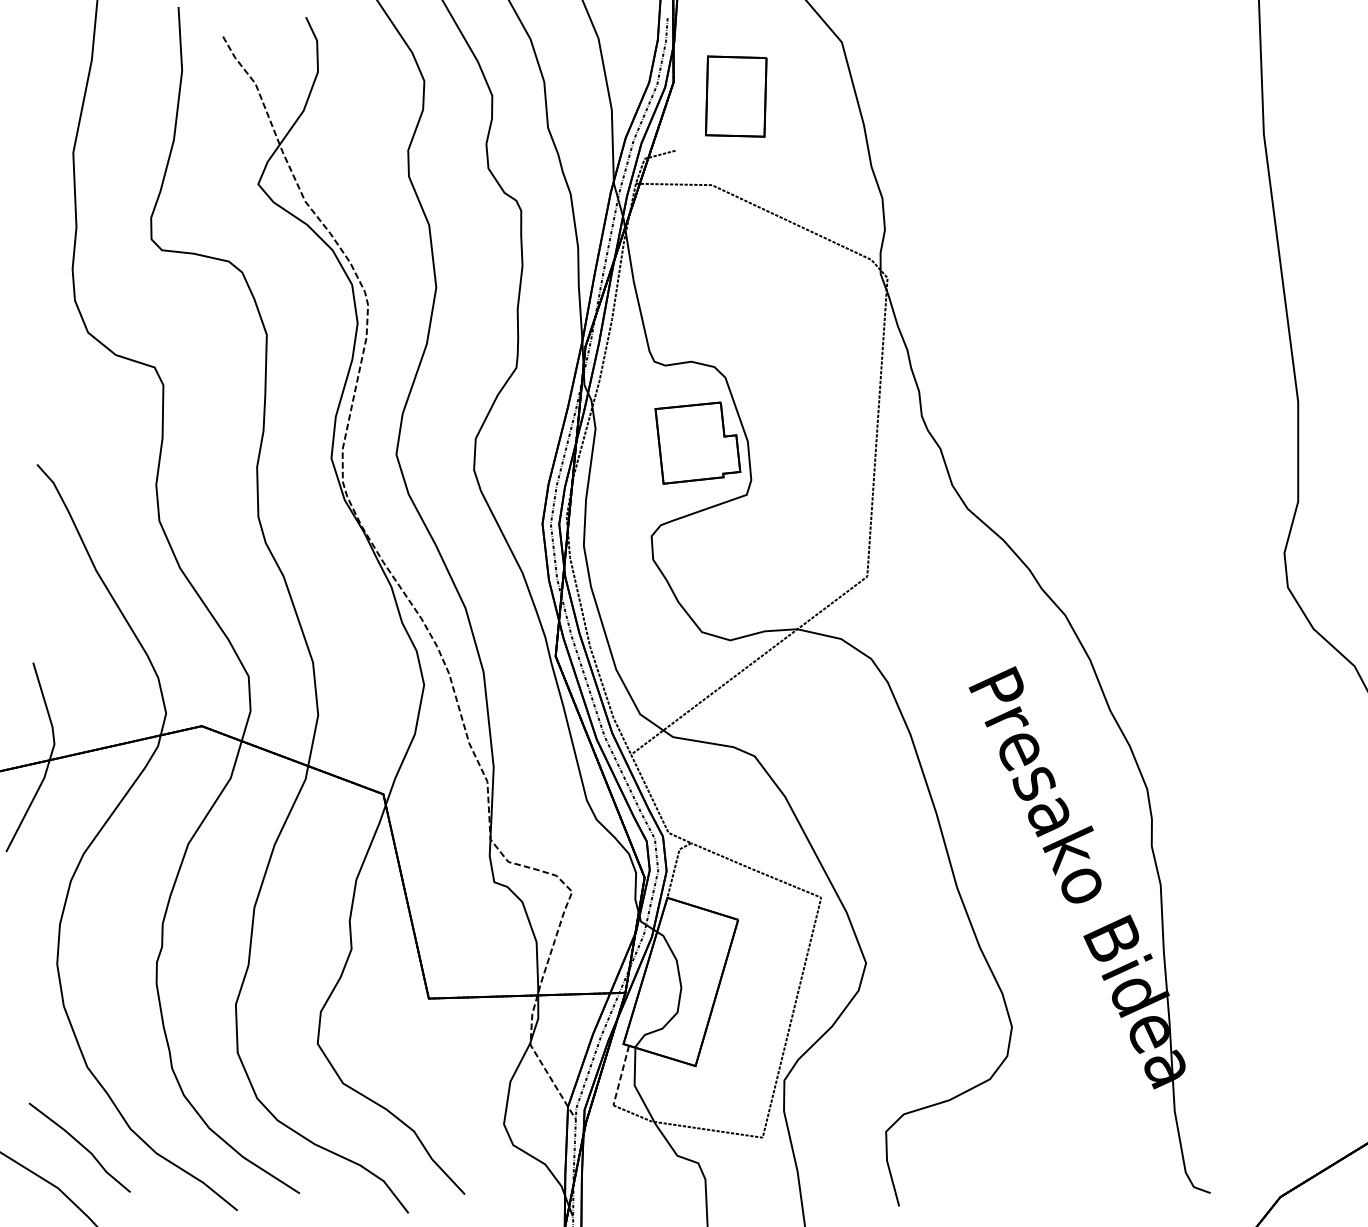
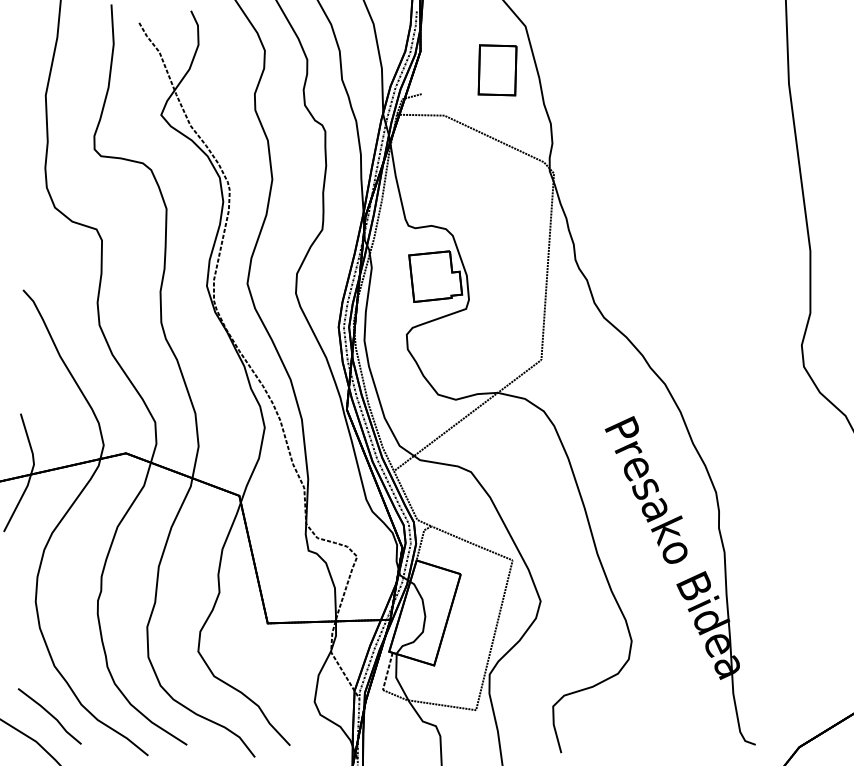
part: (736, 96) -> (497, 70), moved

